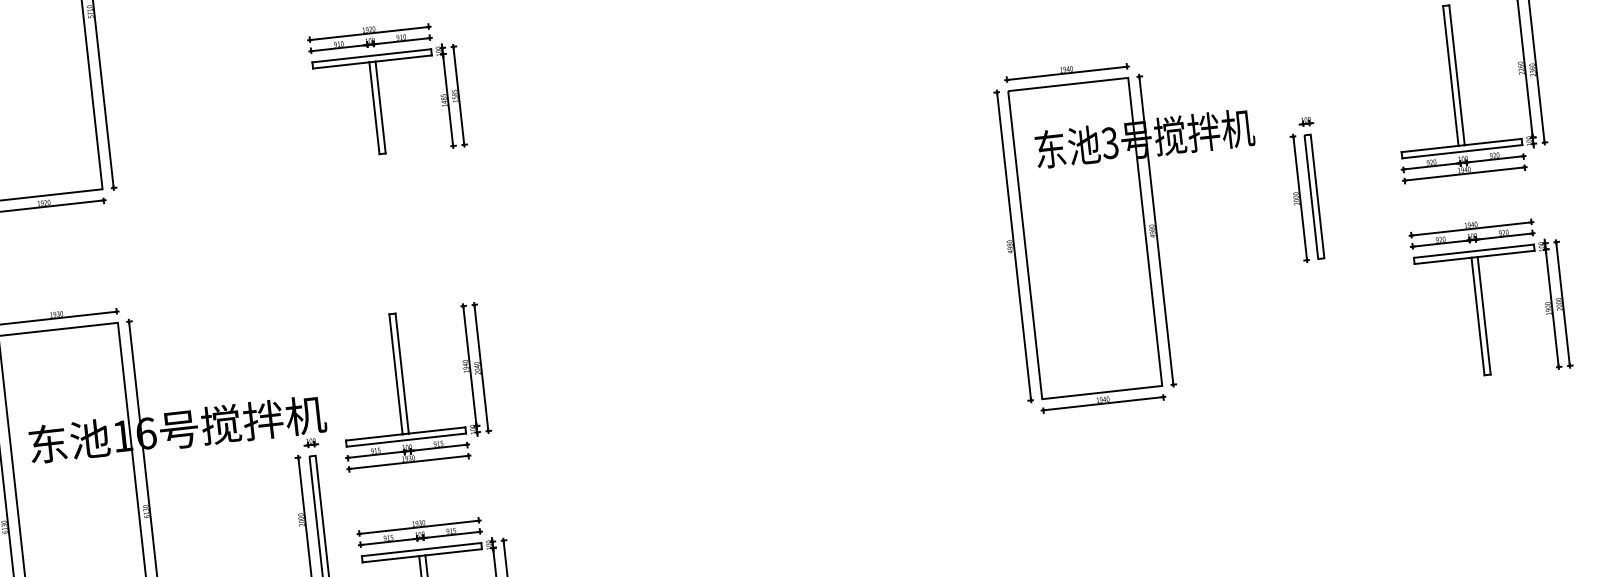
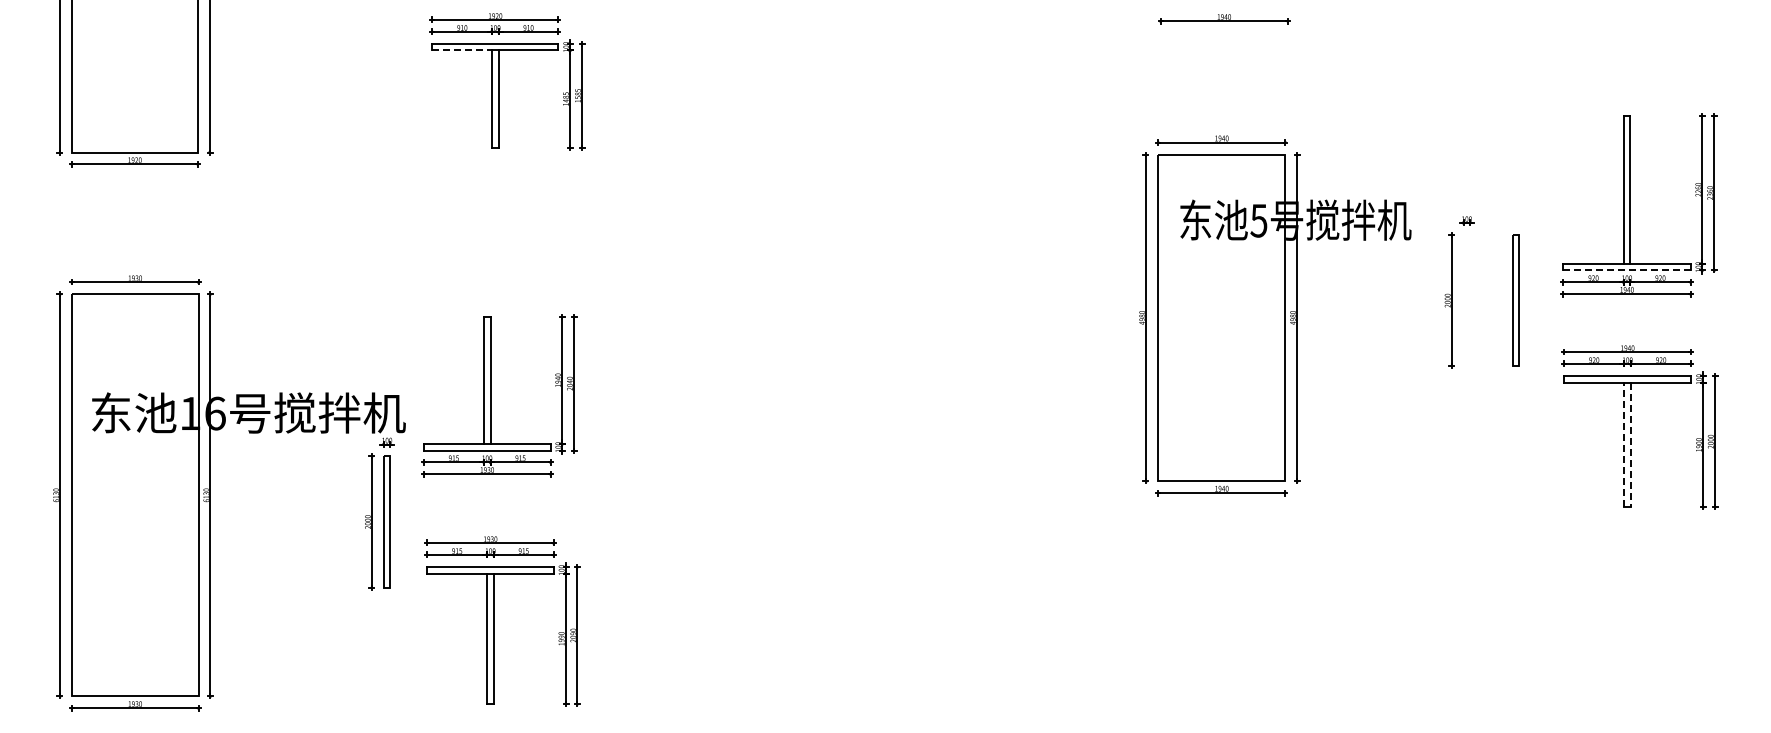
line: (341, 65) -> (462, 50), solid -> dashed
text: (1109, 142) -> (1258, 220), 3 -> 5
line: (1462, 151) -> (1627, 270), solid -> dashed
part: (1314, 196) -> (1515, 300), moved
line: (1478, 316) -> (1624, 444), solid -> dashed
line: (1483, 316) -> (1630, 445), solid -> dashed

